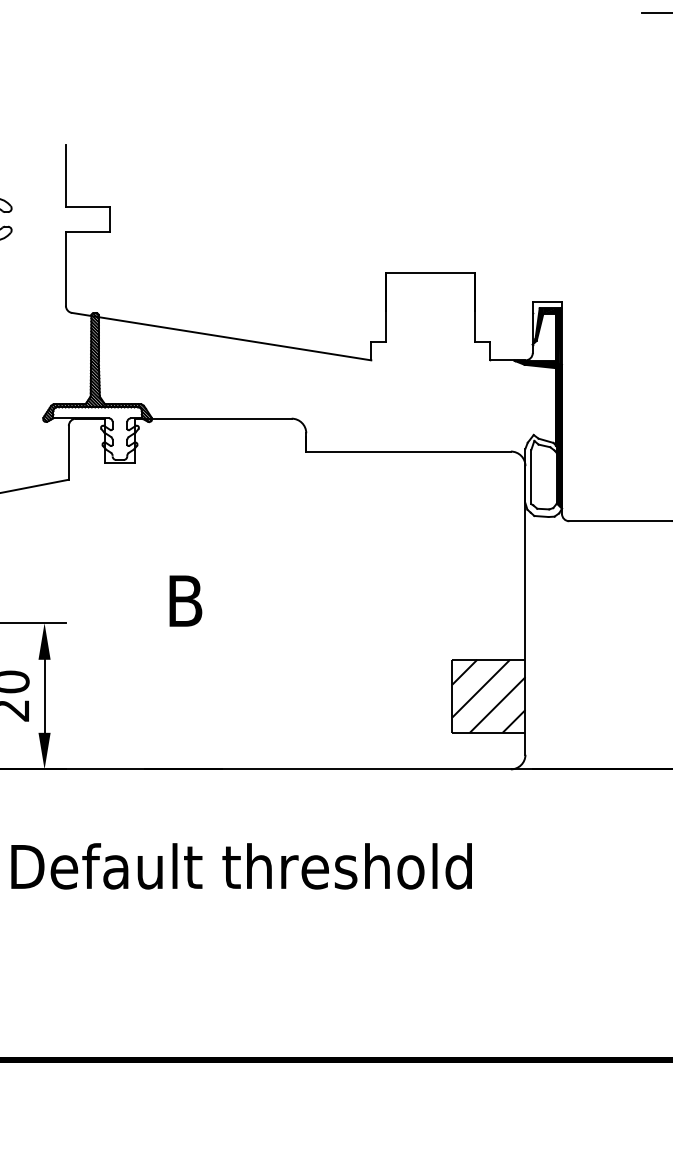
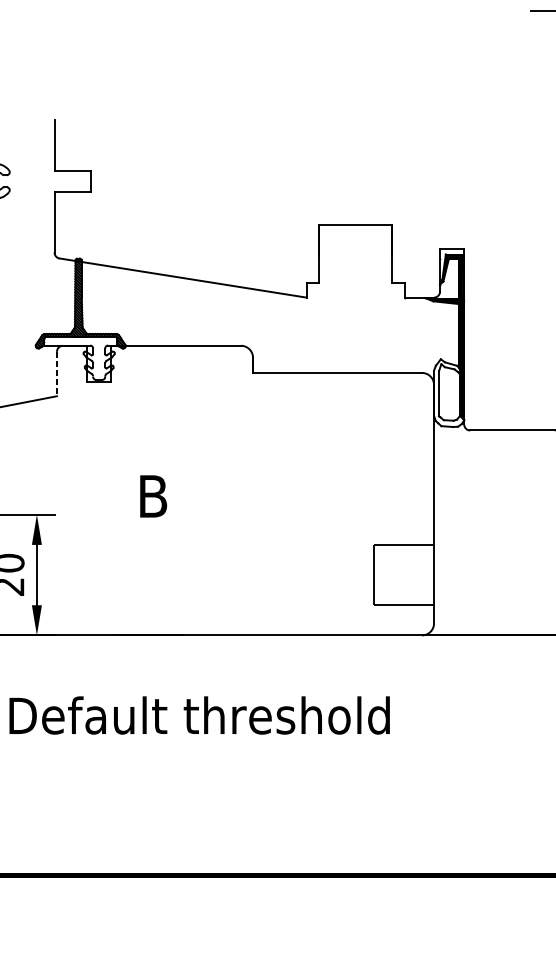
line: (68, 452) -> (56, 373), solid -> dashed
hatch: (488, 695) -> (403, 574), removed

